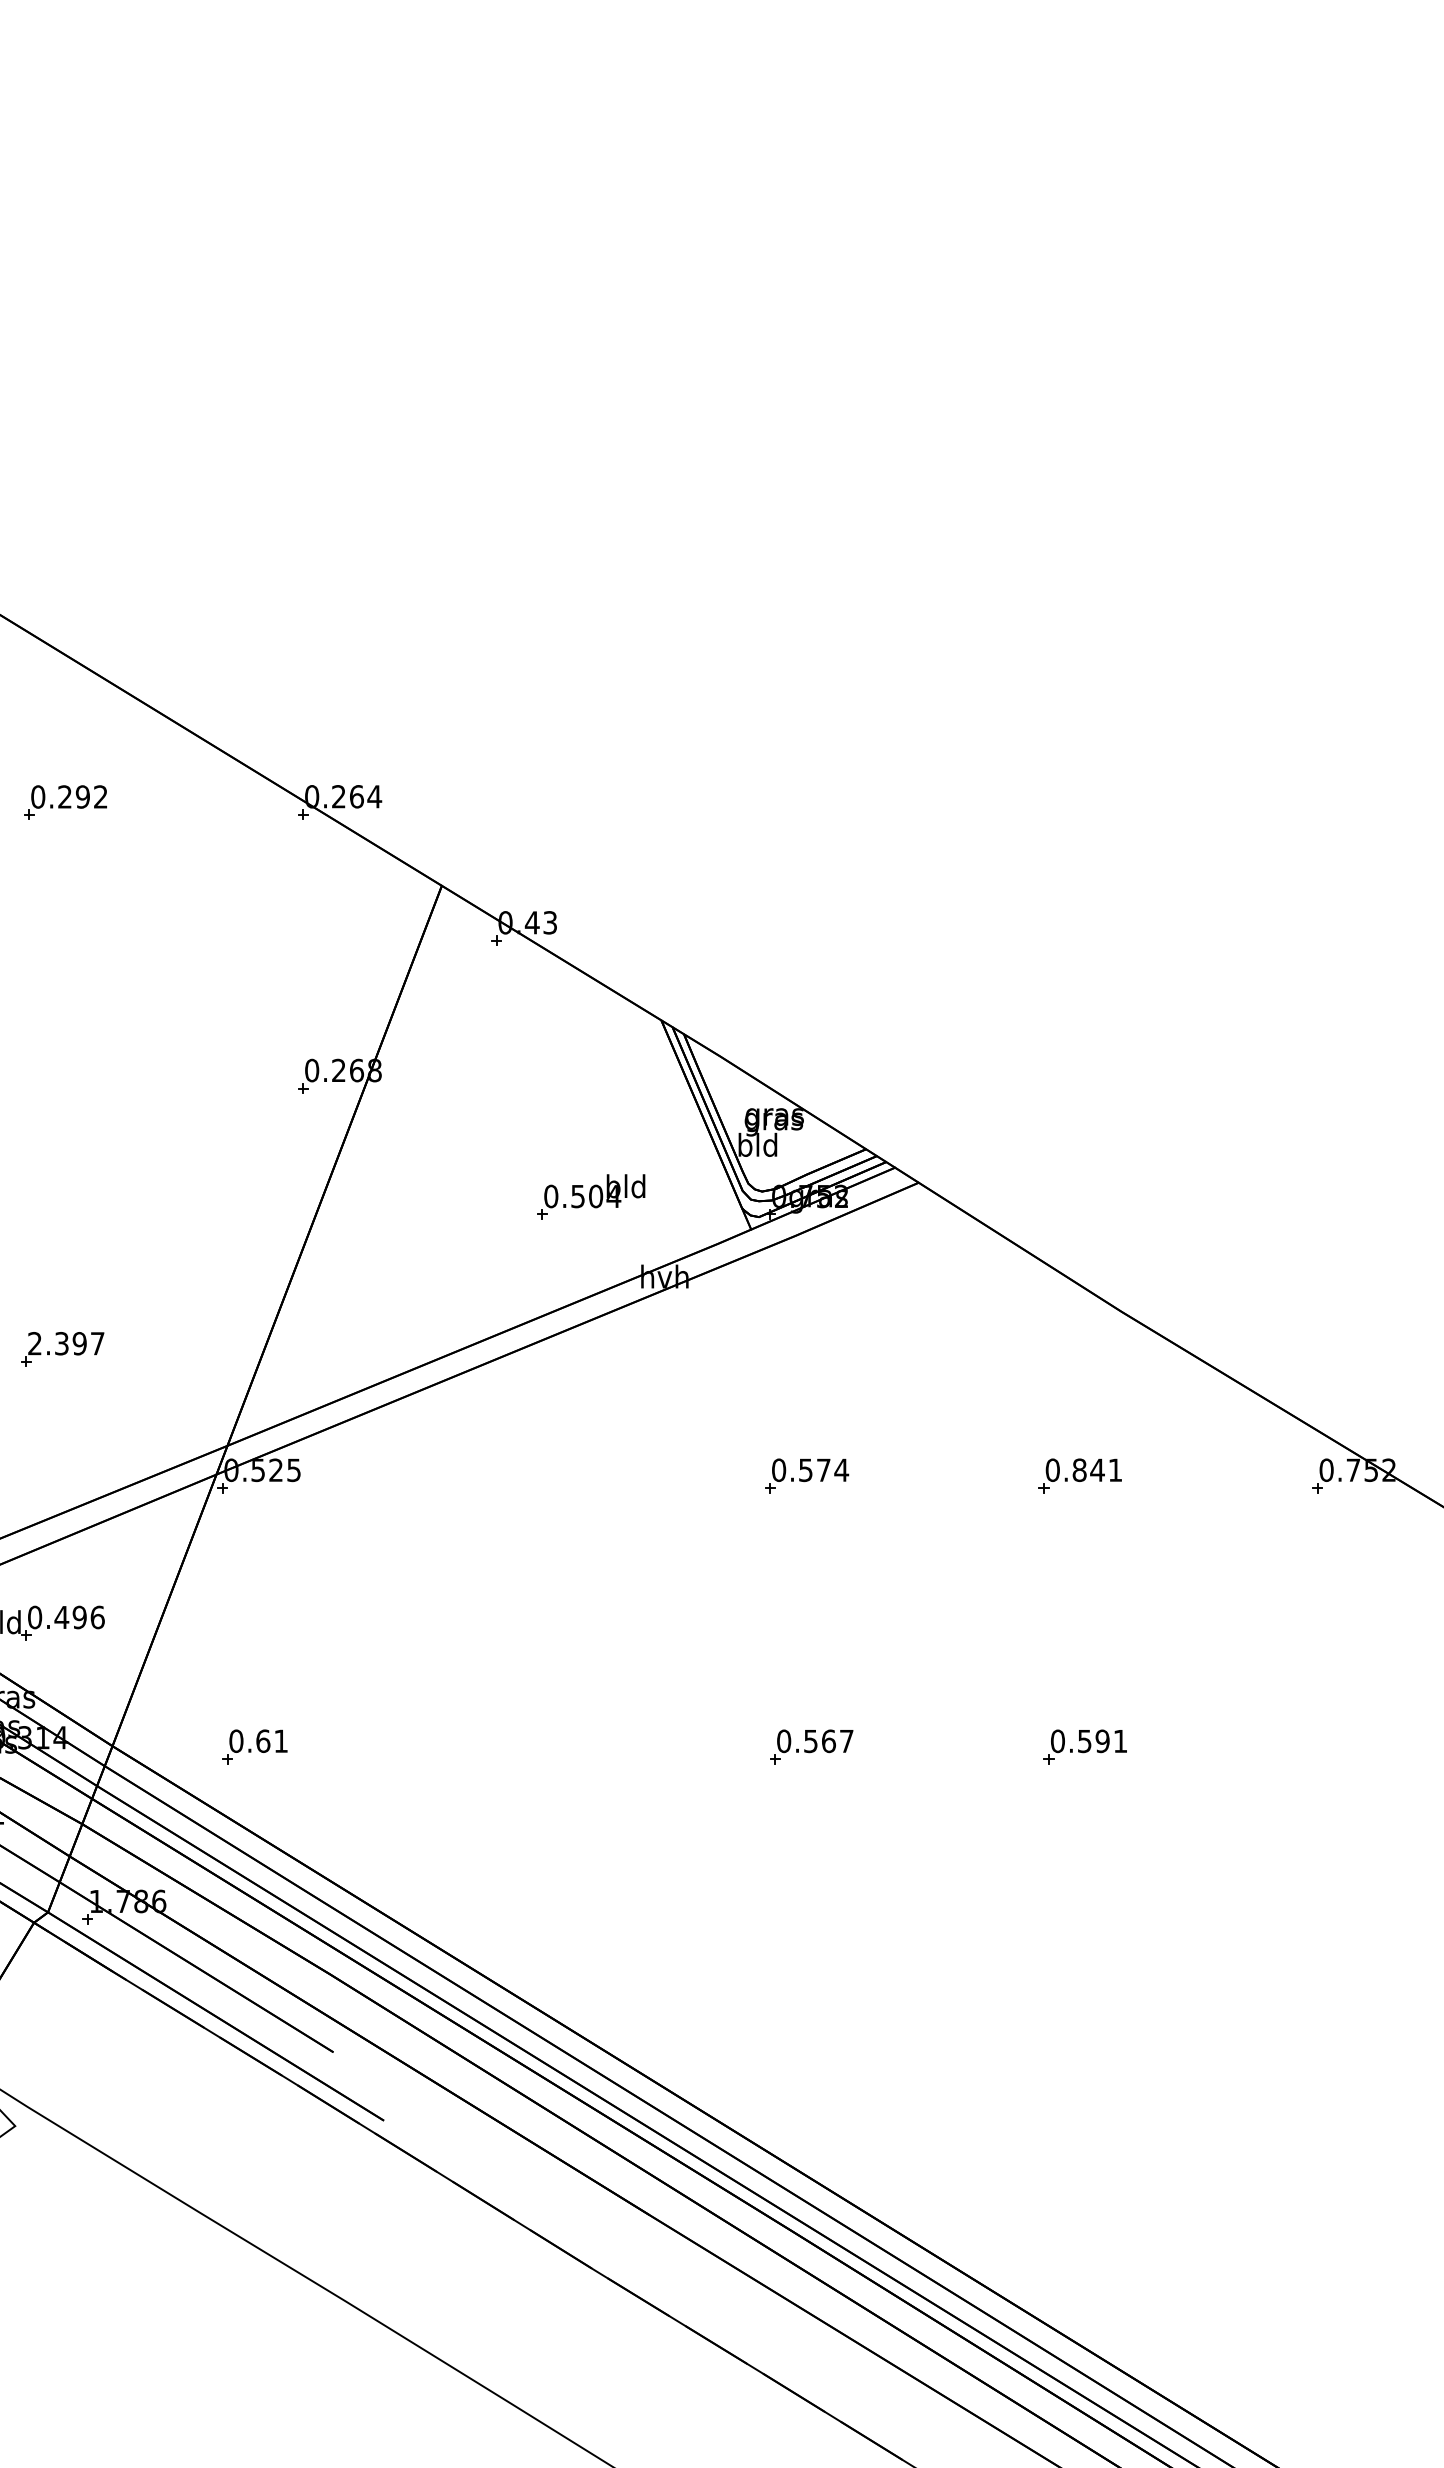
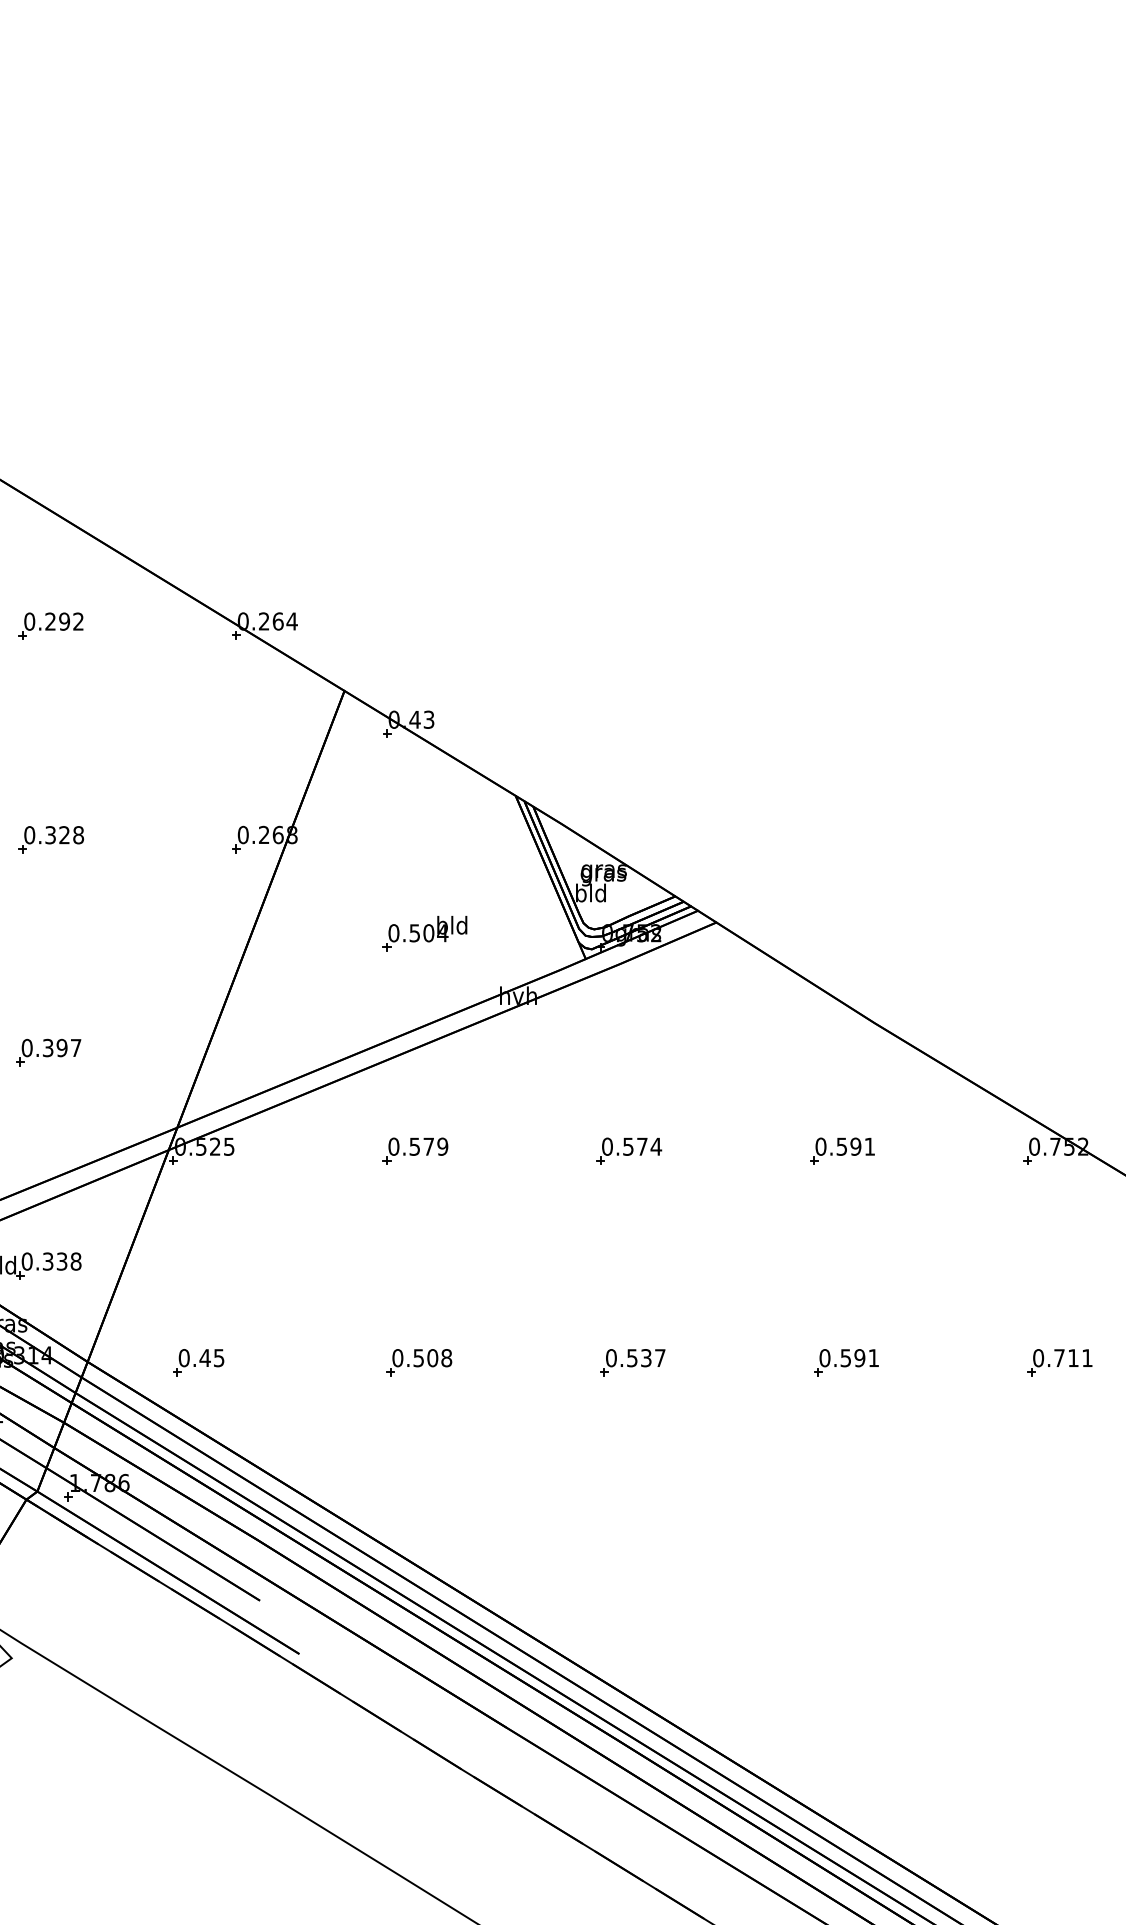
part: (65, 1076) -> (50, 839), added
part: (591, 1196) -> (425, 933), moved
text: (35, 1343) -> (27, 1047), 2.397 -> 0.397
text: (1088, 1469) -> (848, 1146), 0.841 -> 0.591
part: (532, 1475) -> (415, 1150), added
text: (79, 1617) -> (61, 1261), 0.496 -> 0.338
text: (271, 1741) -> (211, 1358), 0.61 -> 0.45
text: (829, 1741) -> (646, 1358), 0.567 -> 0.537
part: (537, 1746) -> (419, 1362), added
part: (1358, 1746) -> (1059, 1362), added

